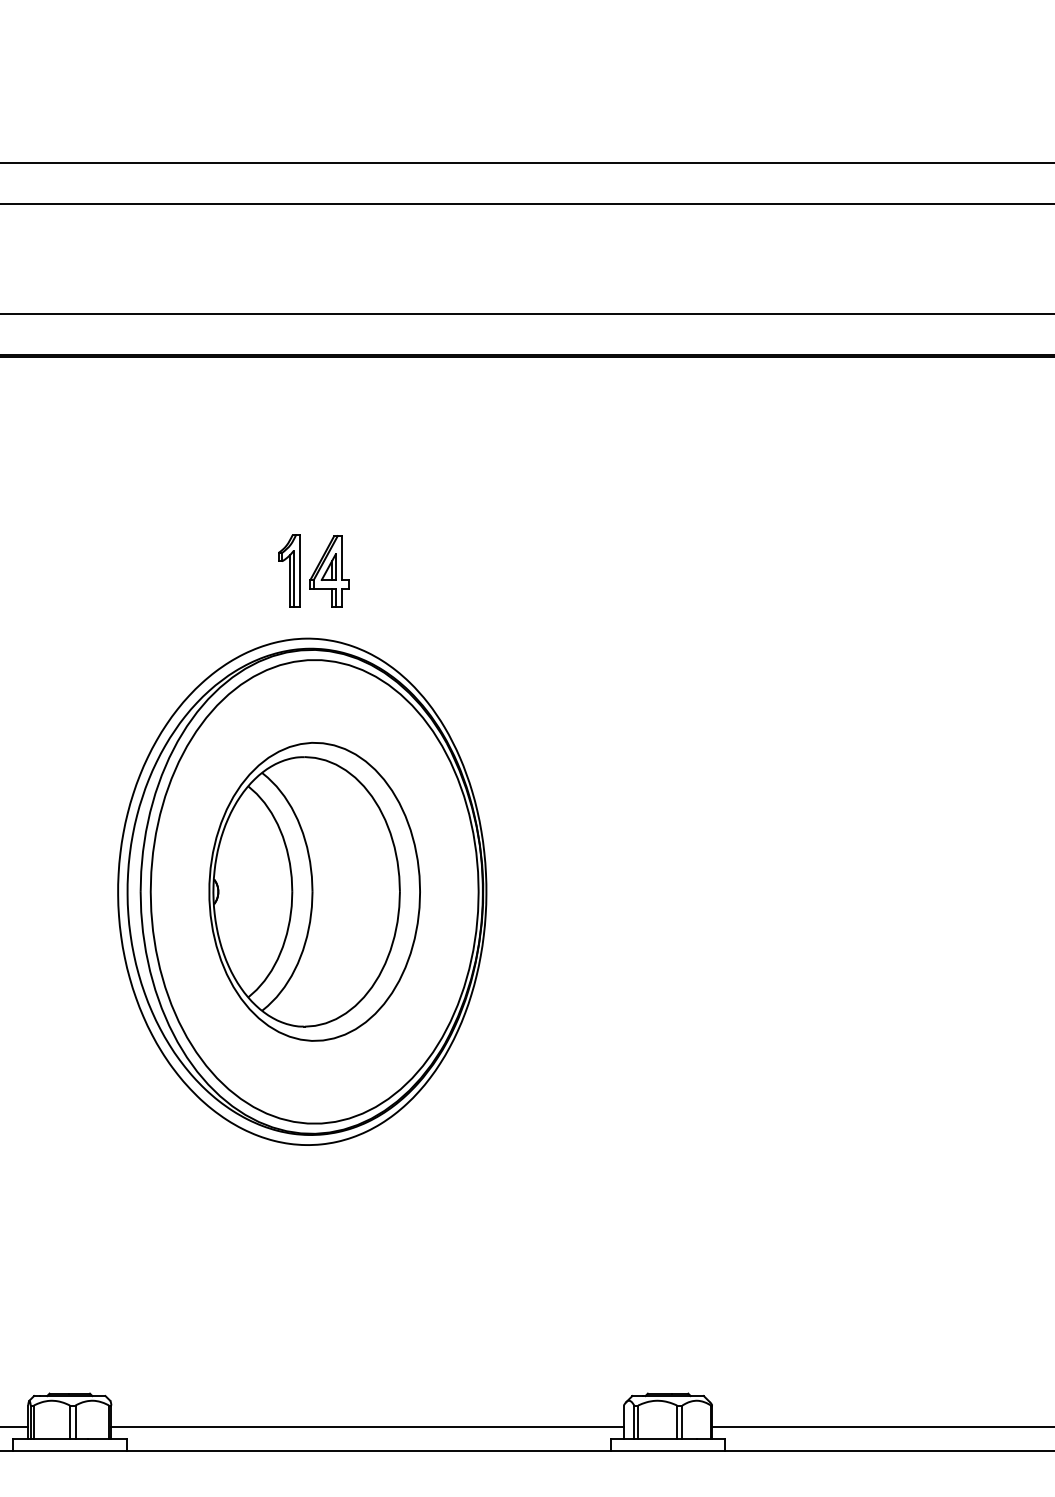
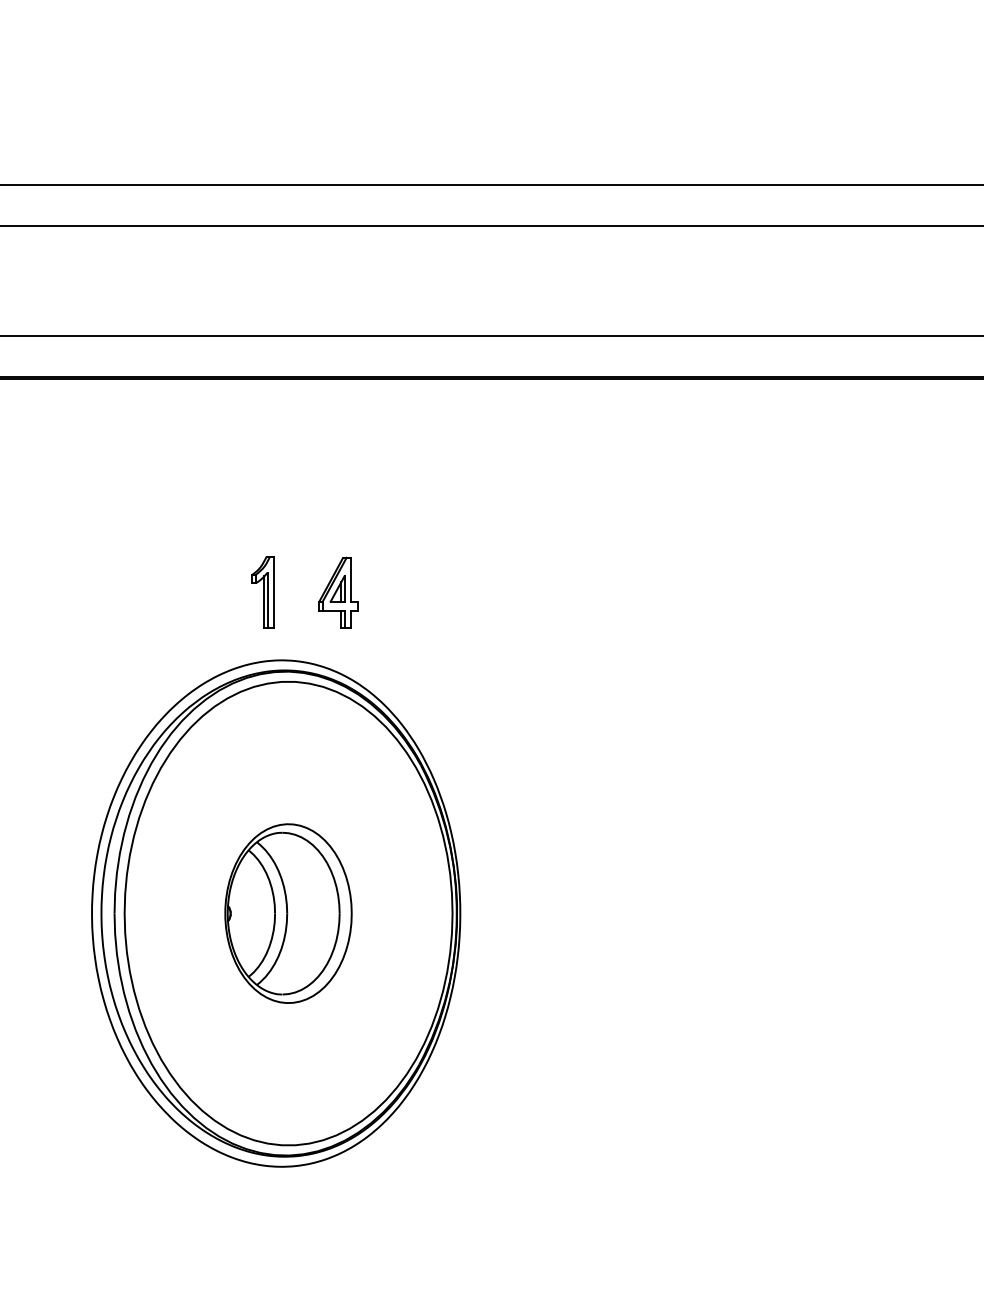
part: (329, 571) -> (338, 593), moved
part: (314, 891) -> (288, 913), size x0.6

